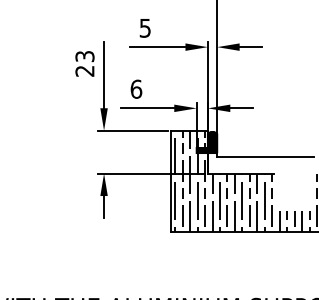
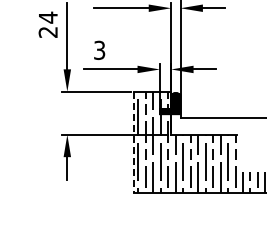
text: (84, 56) -> (47, 17), 23 -> 24
text: (136, 88) -> (99, 49), 6 -> 3
line: (170, 181) -> (133, 142), solid -> dashed

